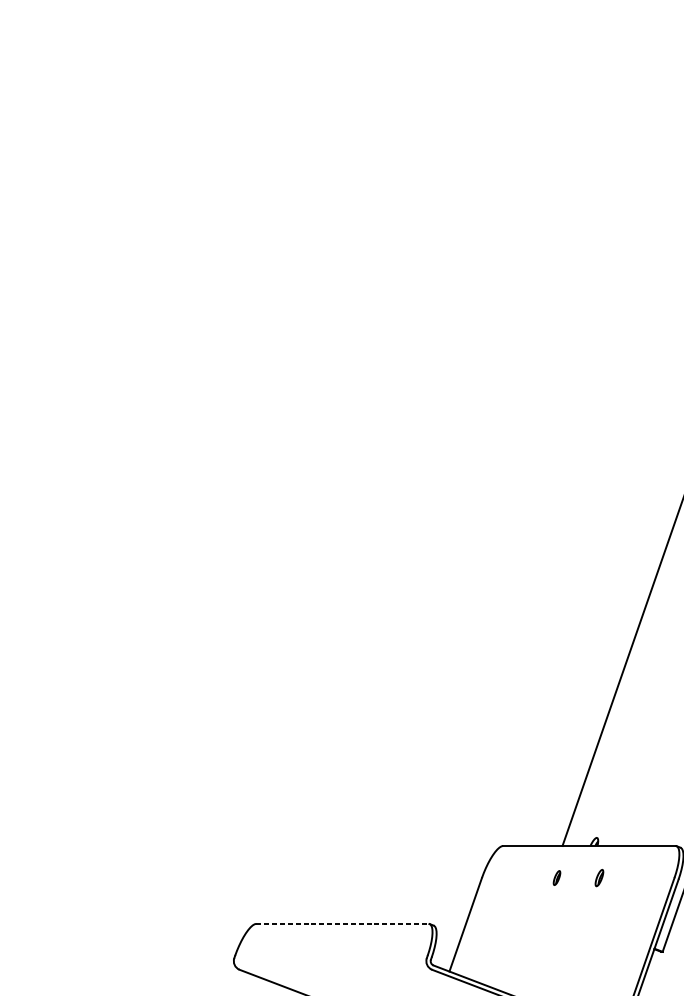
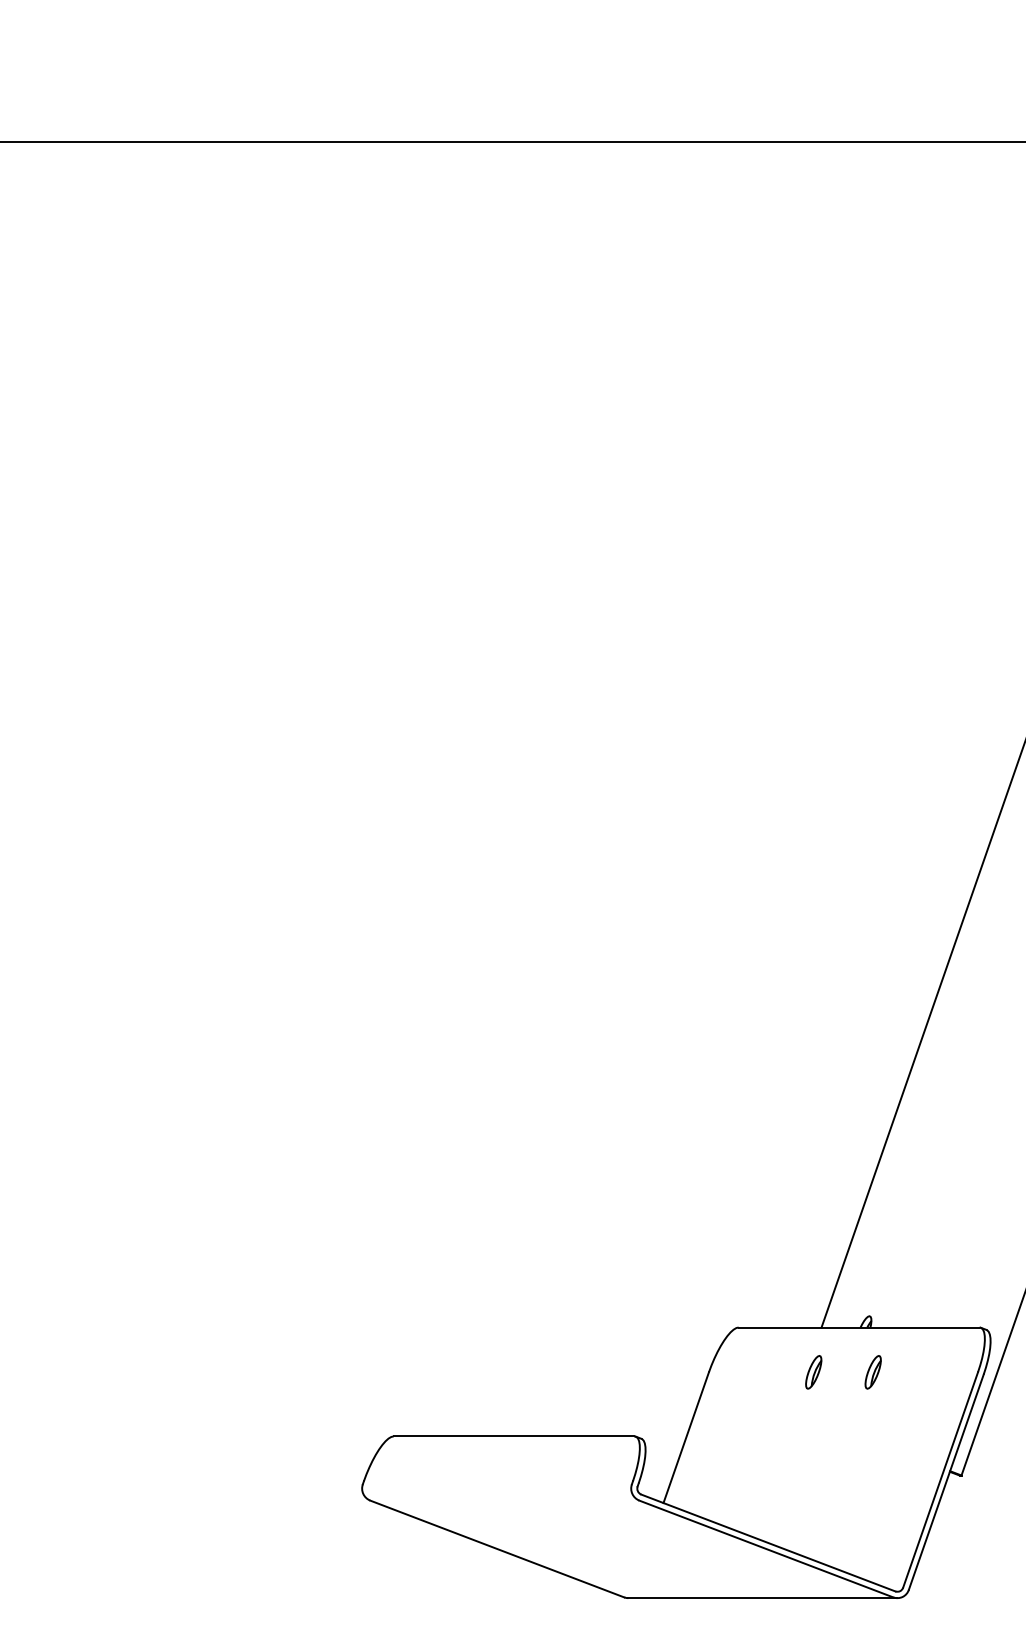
part: (556, 878) -> (813, 1372), size x1.67
part: (598, 878) -> (872, 1372), size x1.43
line: (342, 923) -> (514, 1436), dashed -> solid

